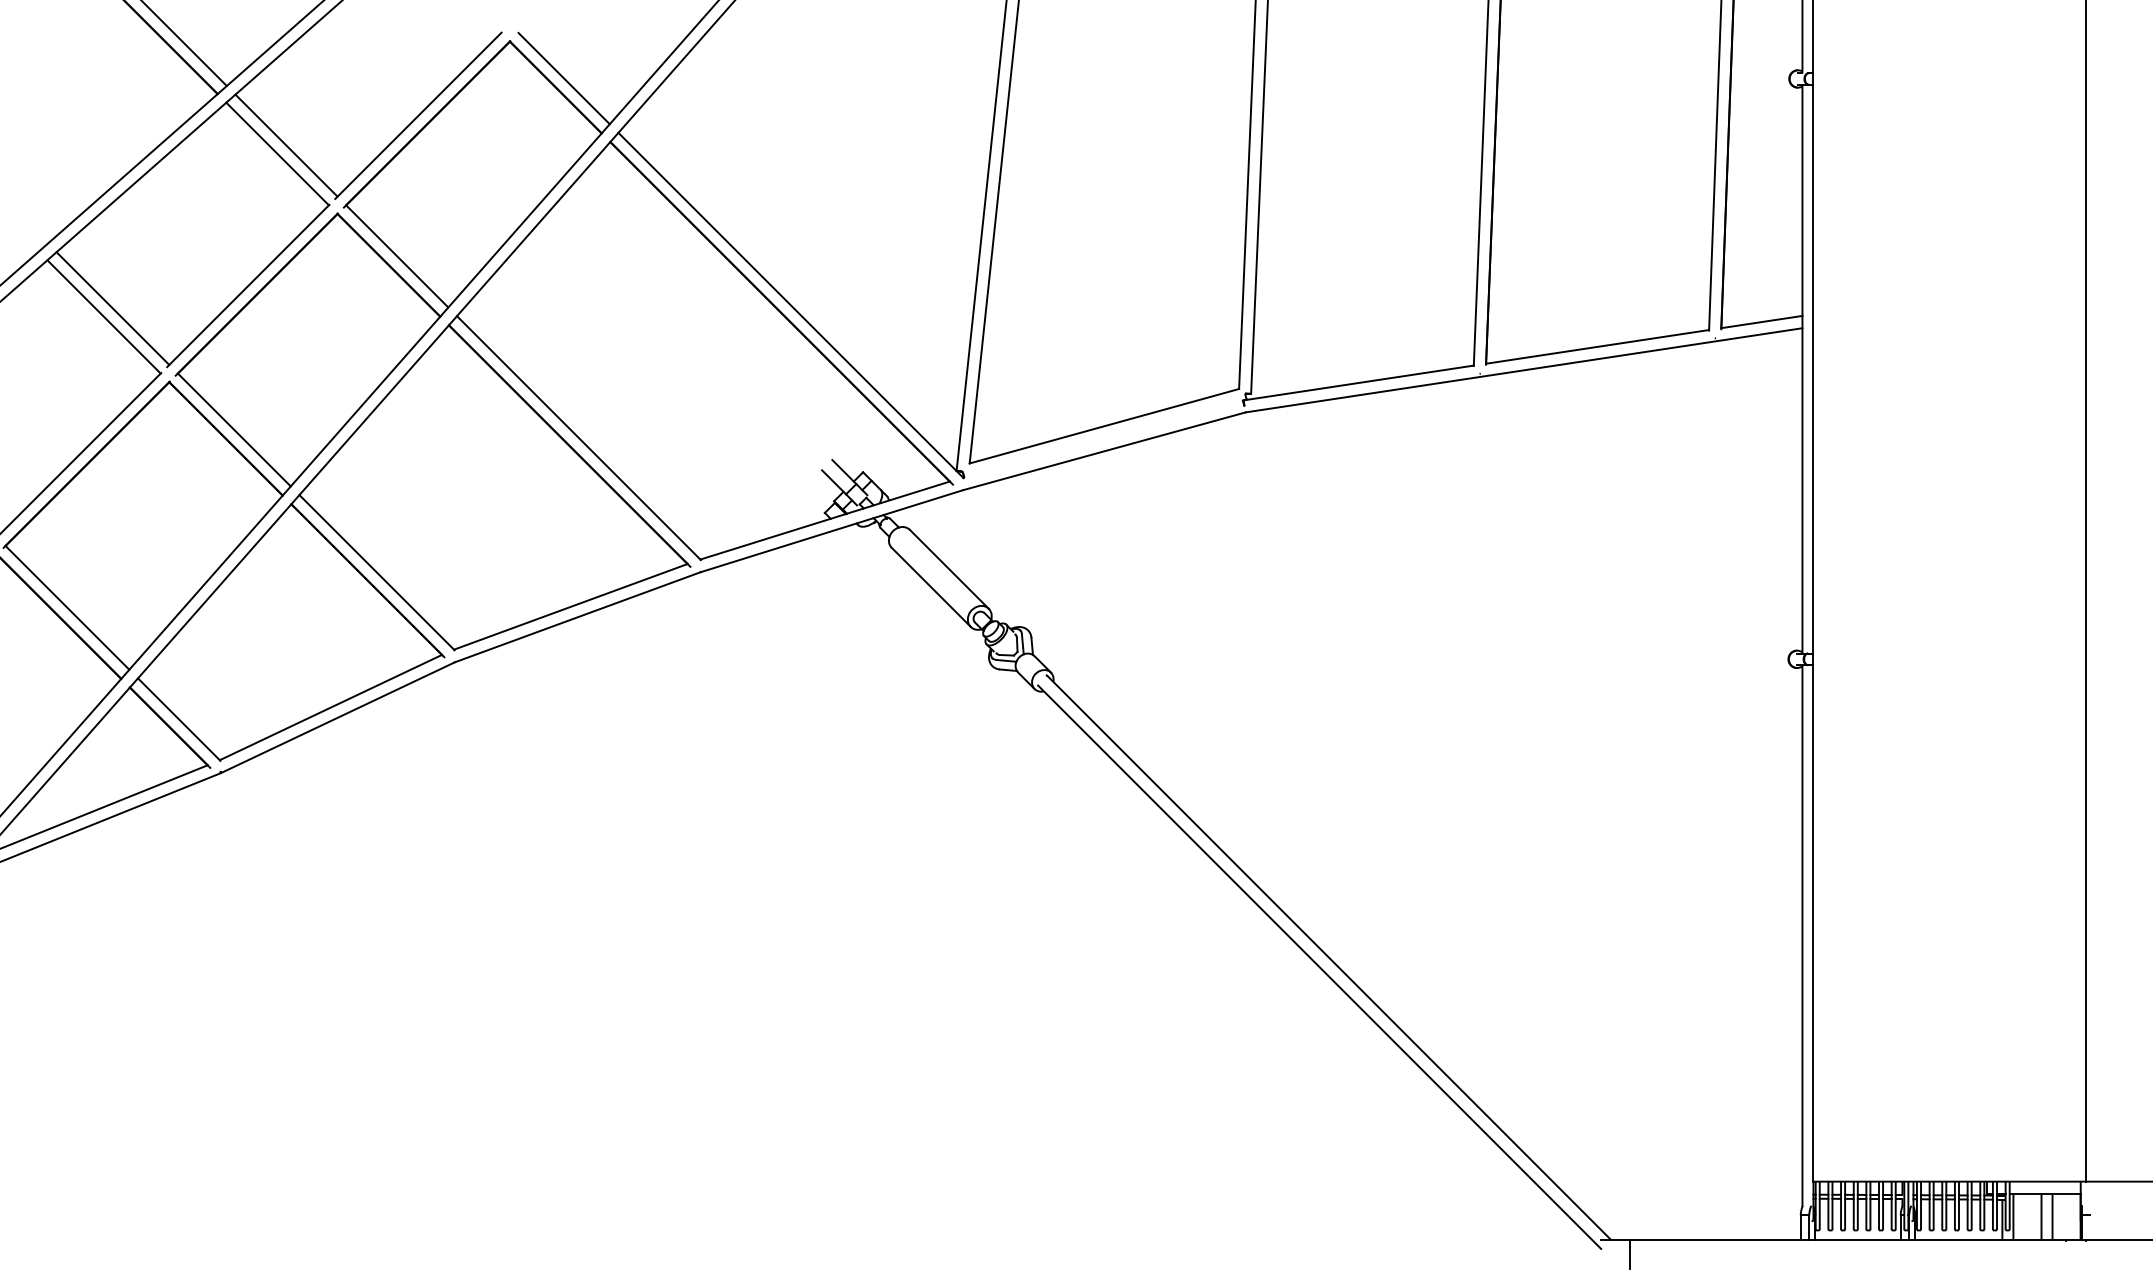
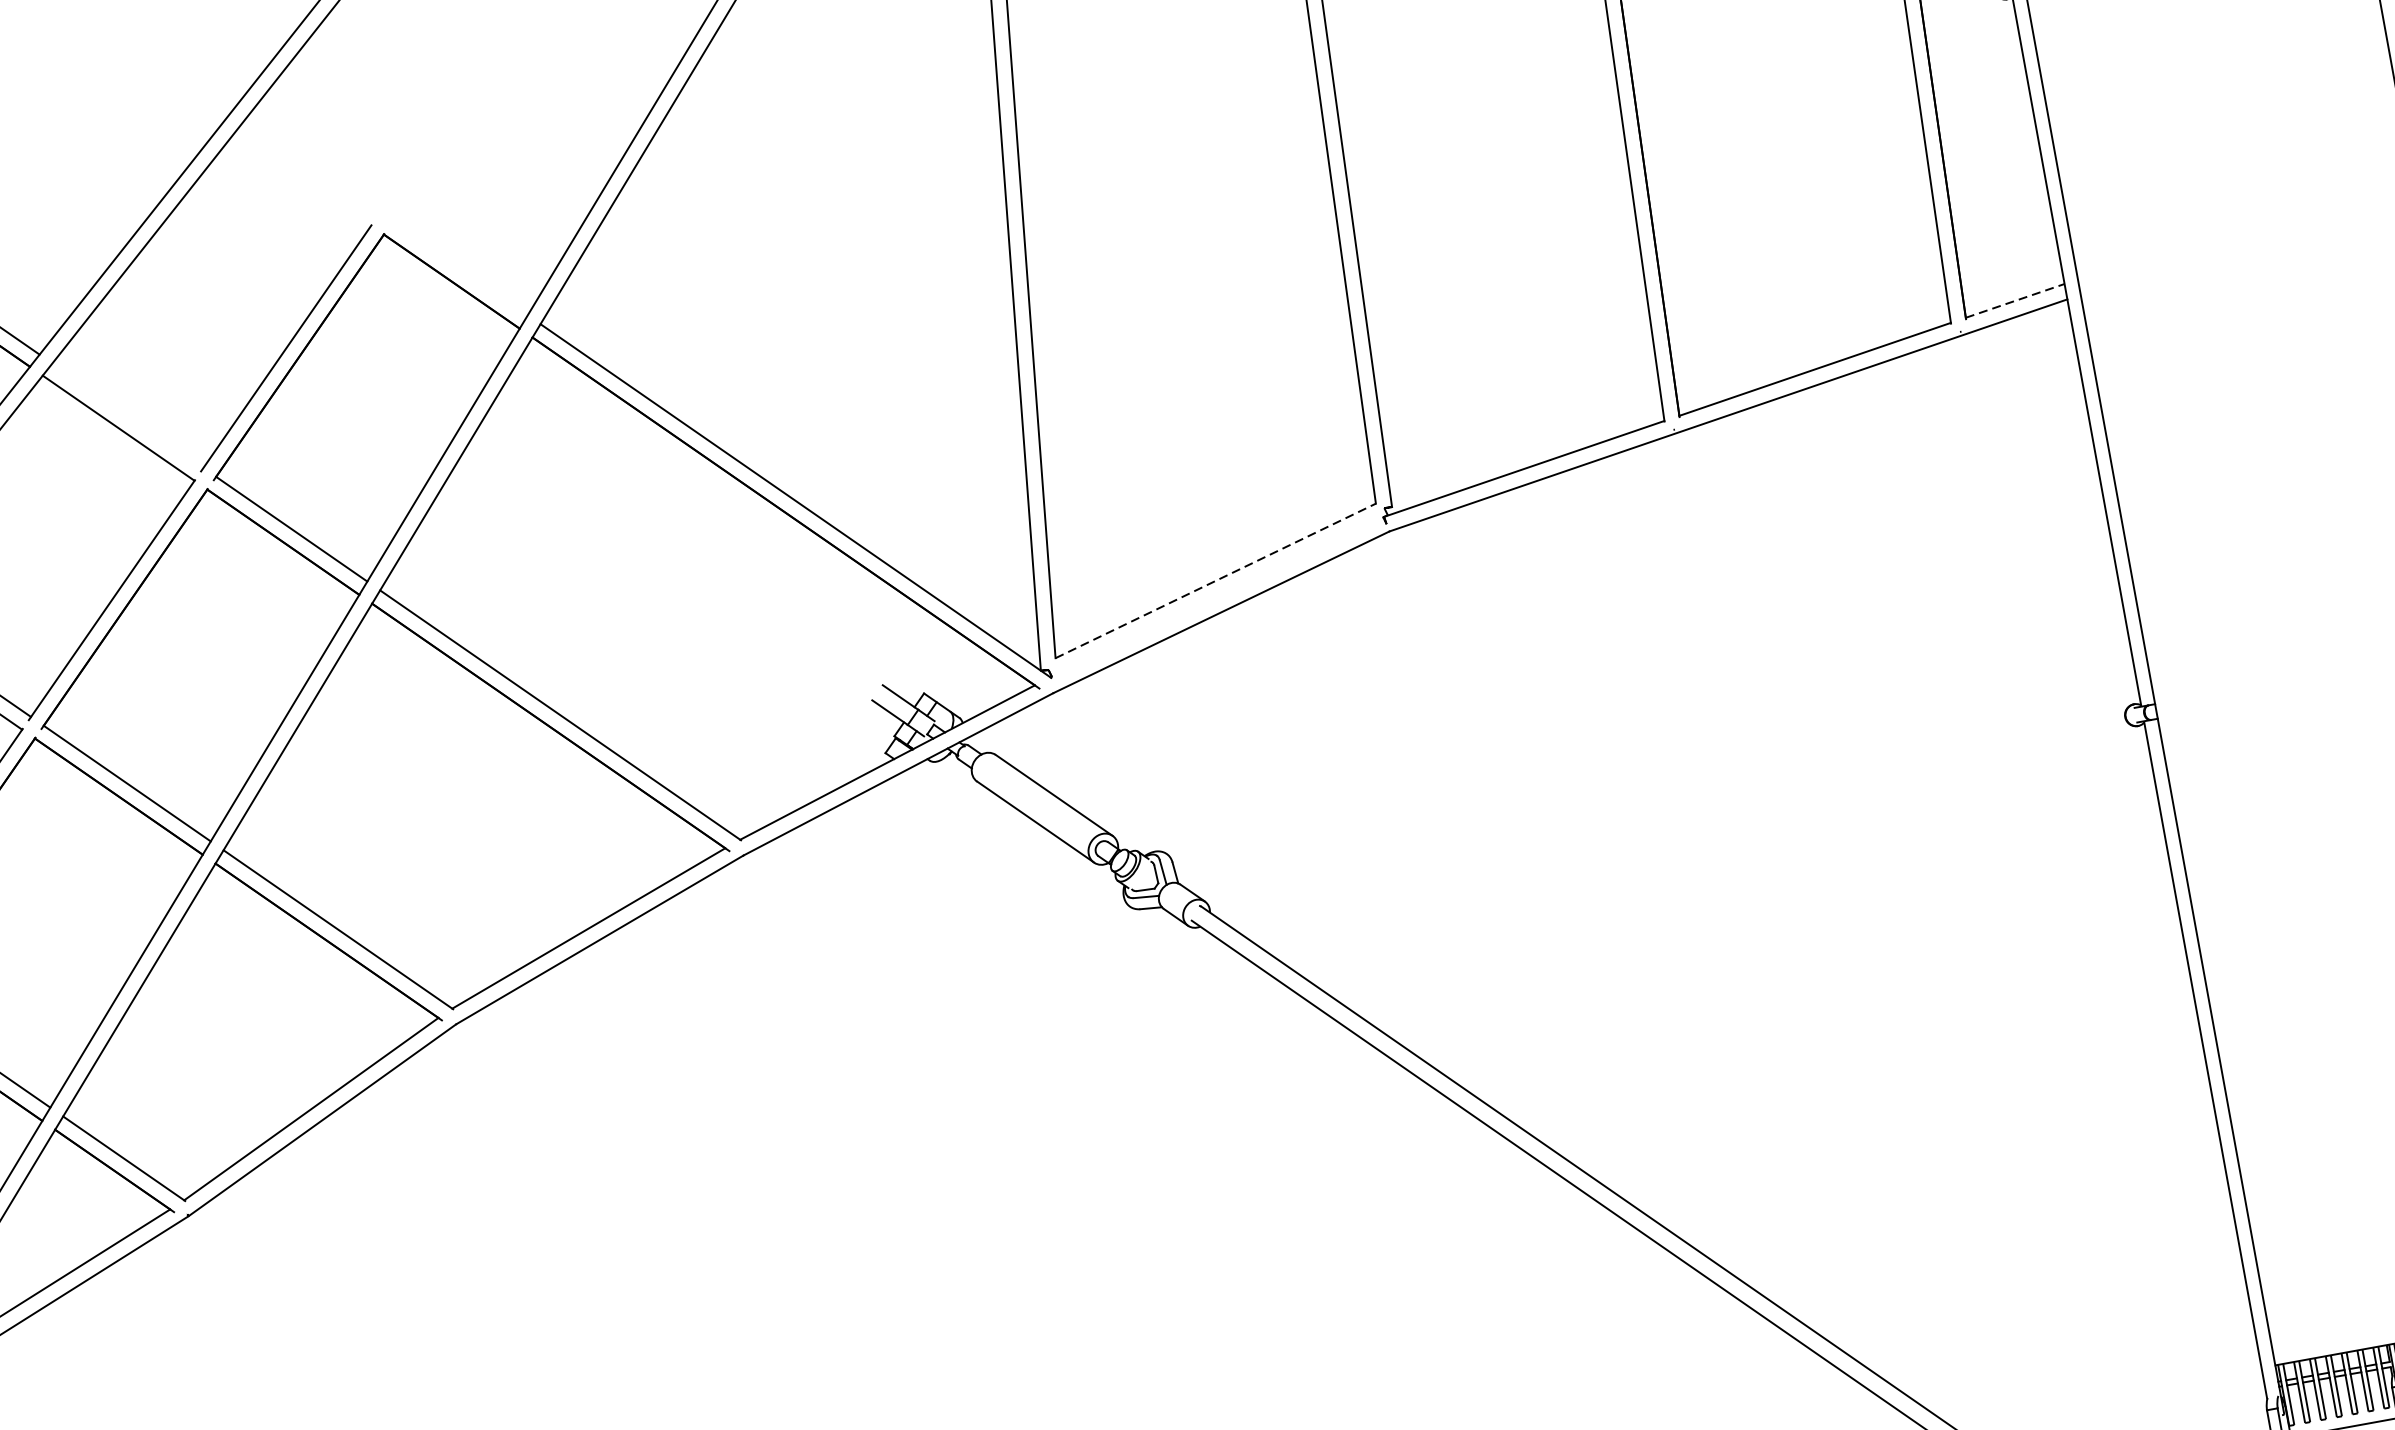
line: (563, 78) -> (459, 268), removed
line: (286, 145) -> (127, 415), removed
line: (1762, 321) -> (2015, 300), solid -> dashed
line: (1104, 426) -> (1215, 581), solid -> dashed

